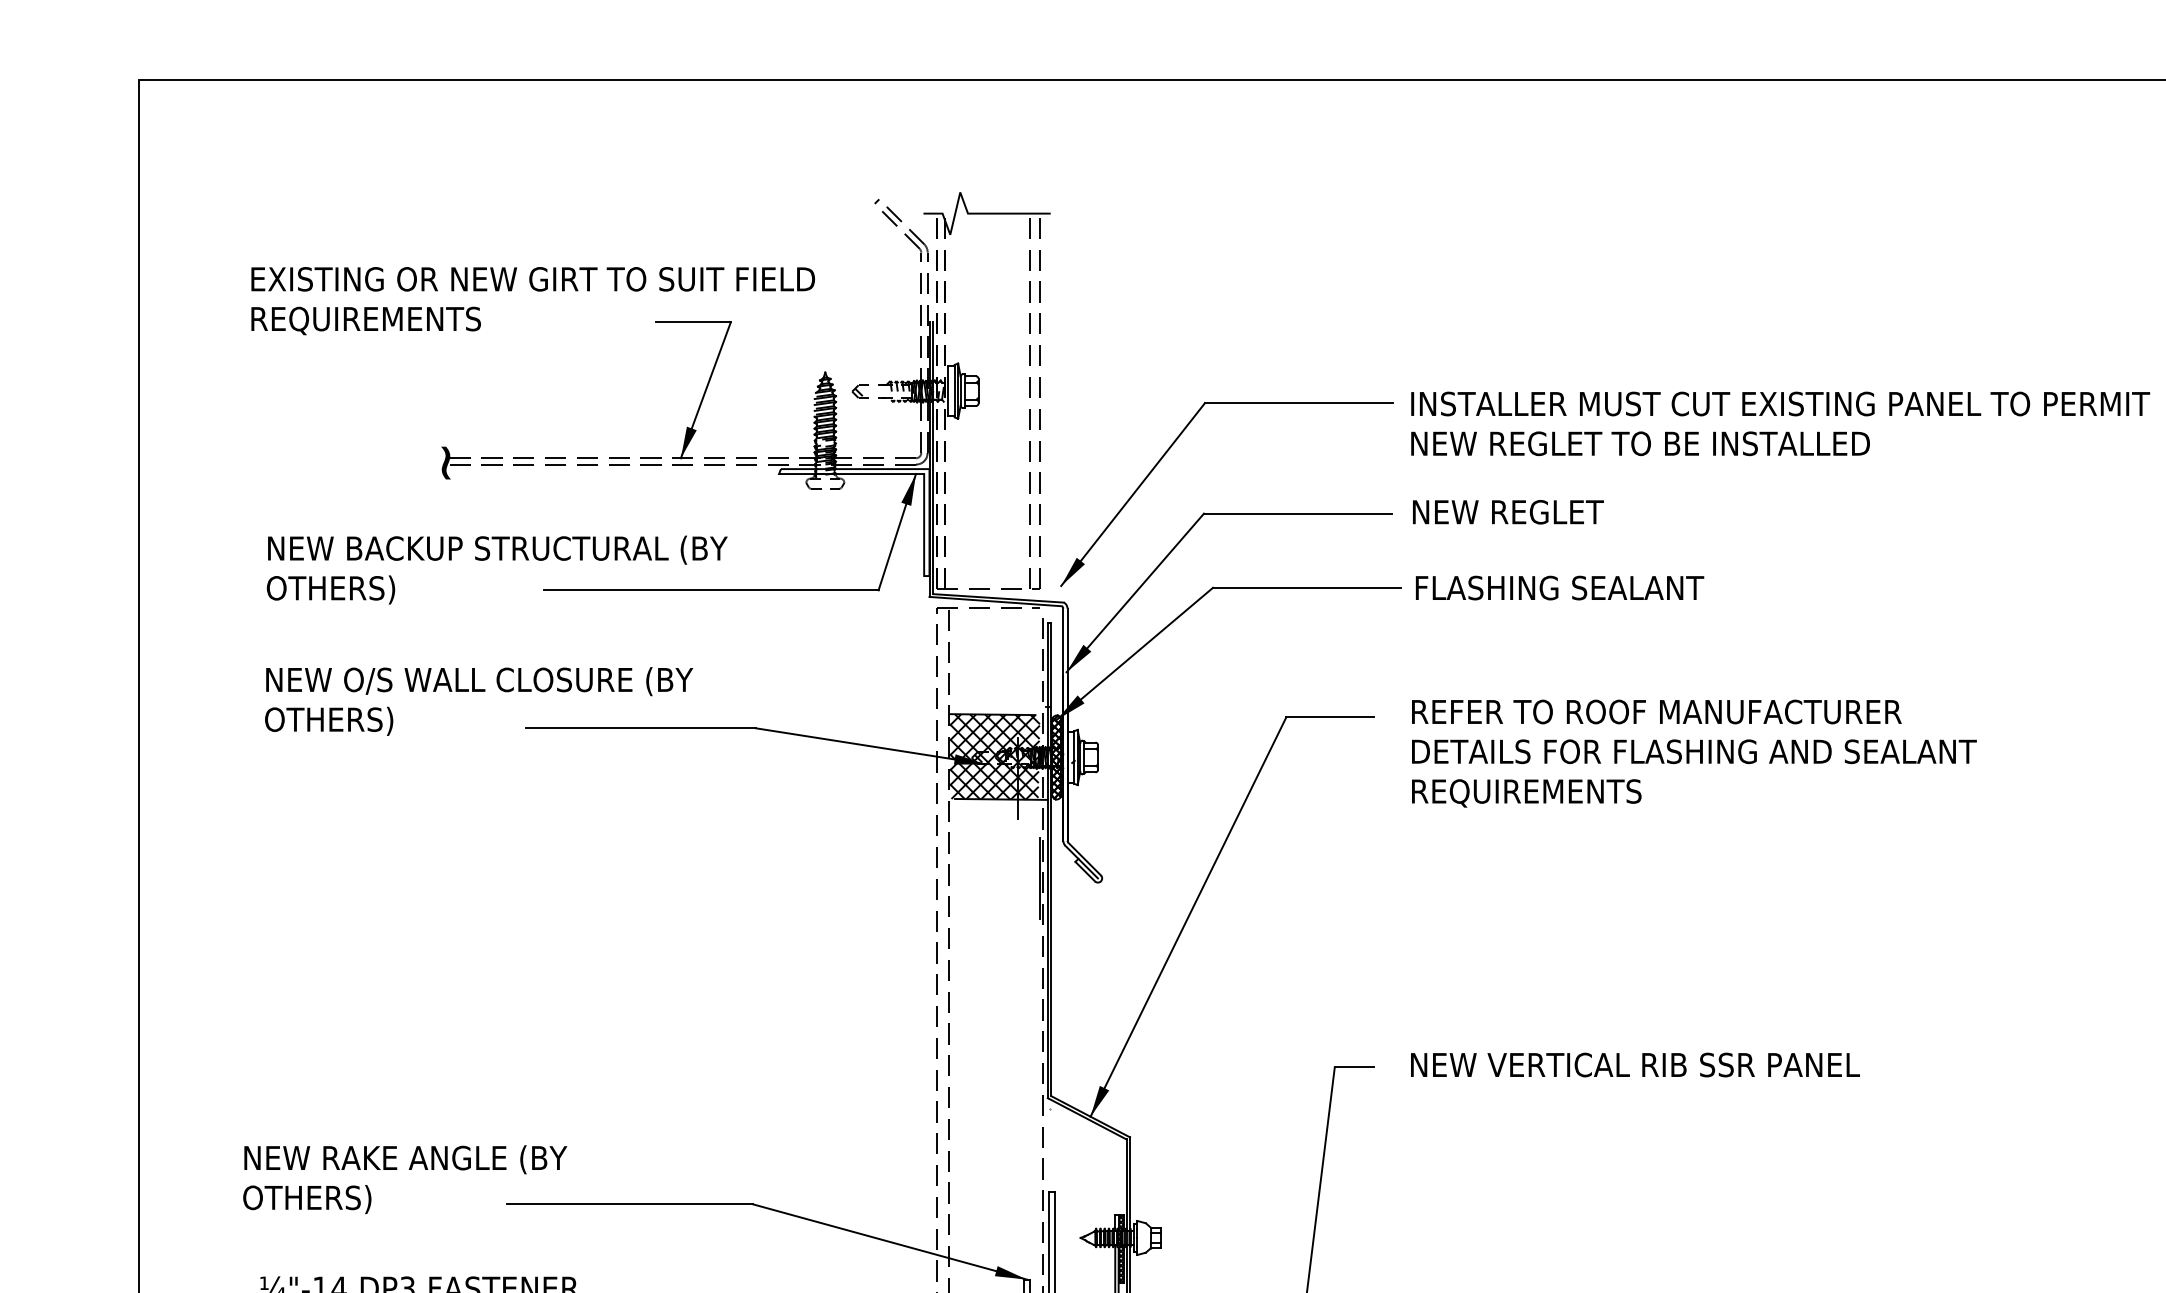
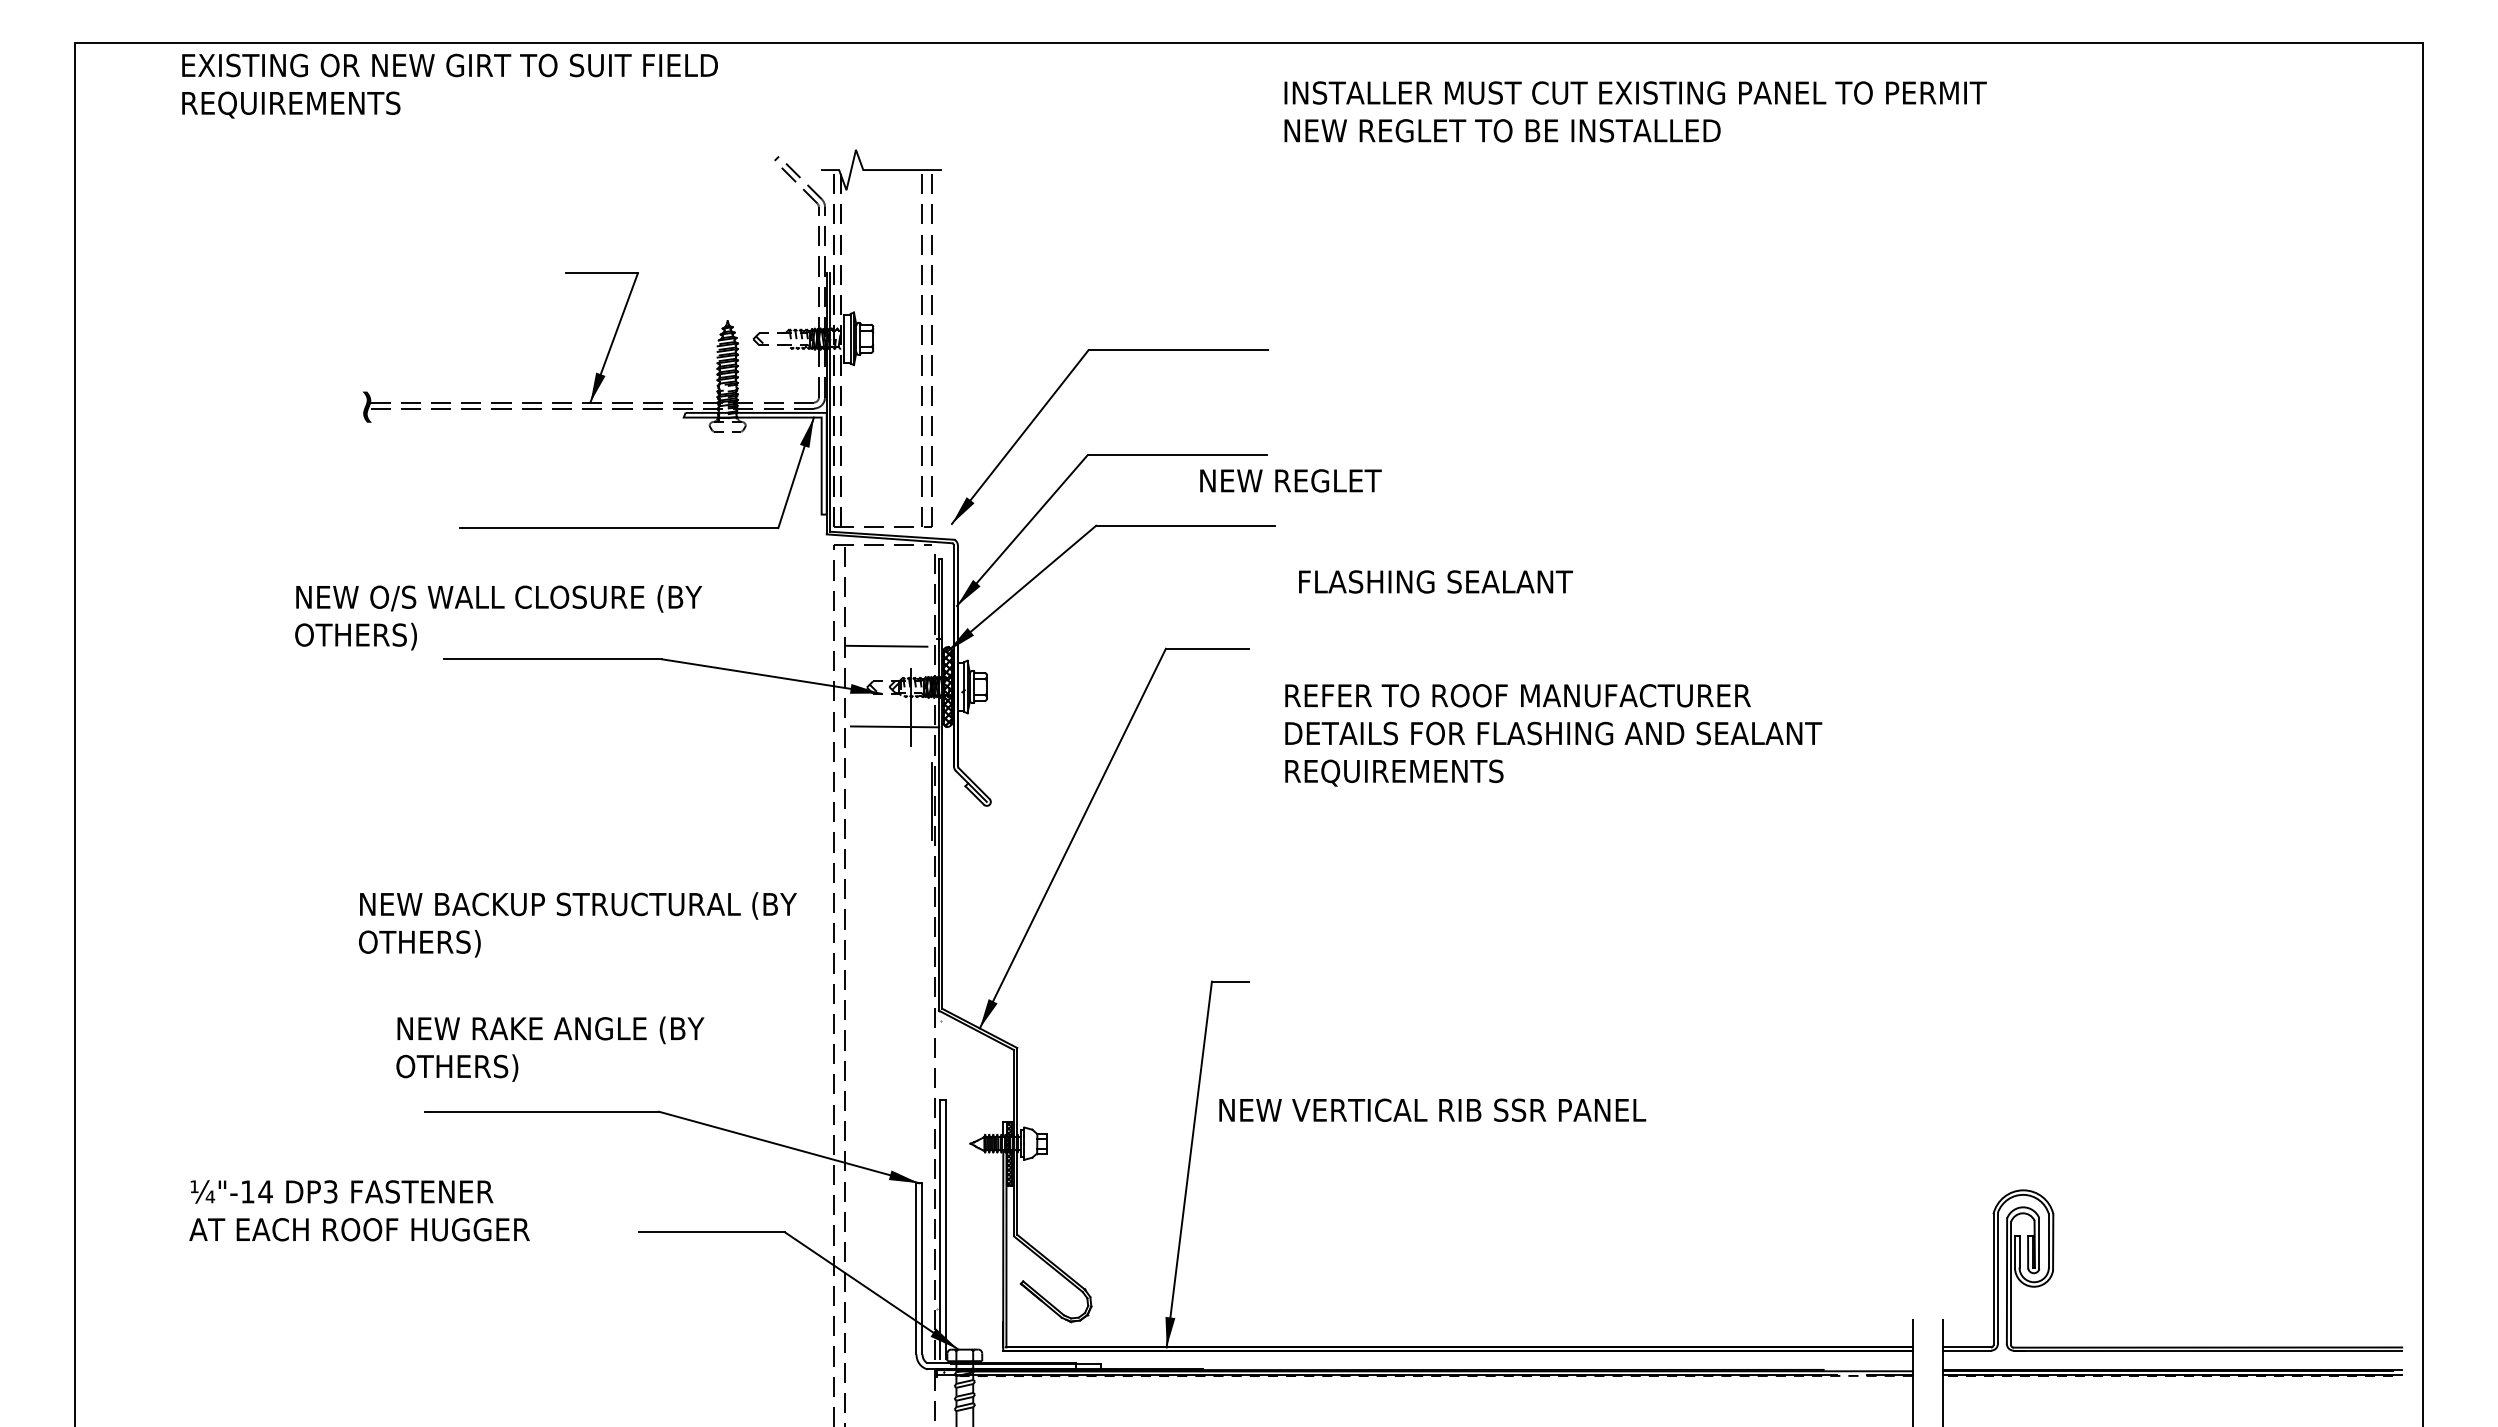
text: (532, 300) -> (449, 85), moved
text: (1780, 423) -> (1635, 111), moved
text: (1507, 511) -> (1290, 480), moved
text: (496, 569) -> (577, 924), moved
text: (1559, 587) -> (1435, 581), moved
text: (478, 701) -> (498, 617), moved
text: (1694, 753) -> (1553, 735), moved
hatch: (994, 756) -> (888, 686), removed
text: (1635, 1064) -> (1432, 1109), moved
text: (405, 1178) -> (550, 1048), moved

